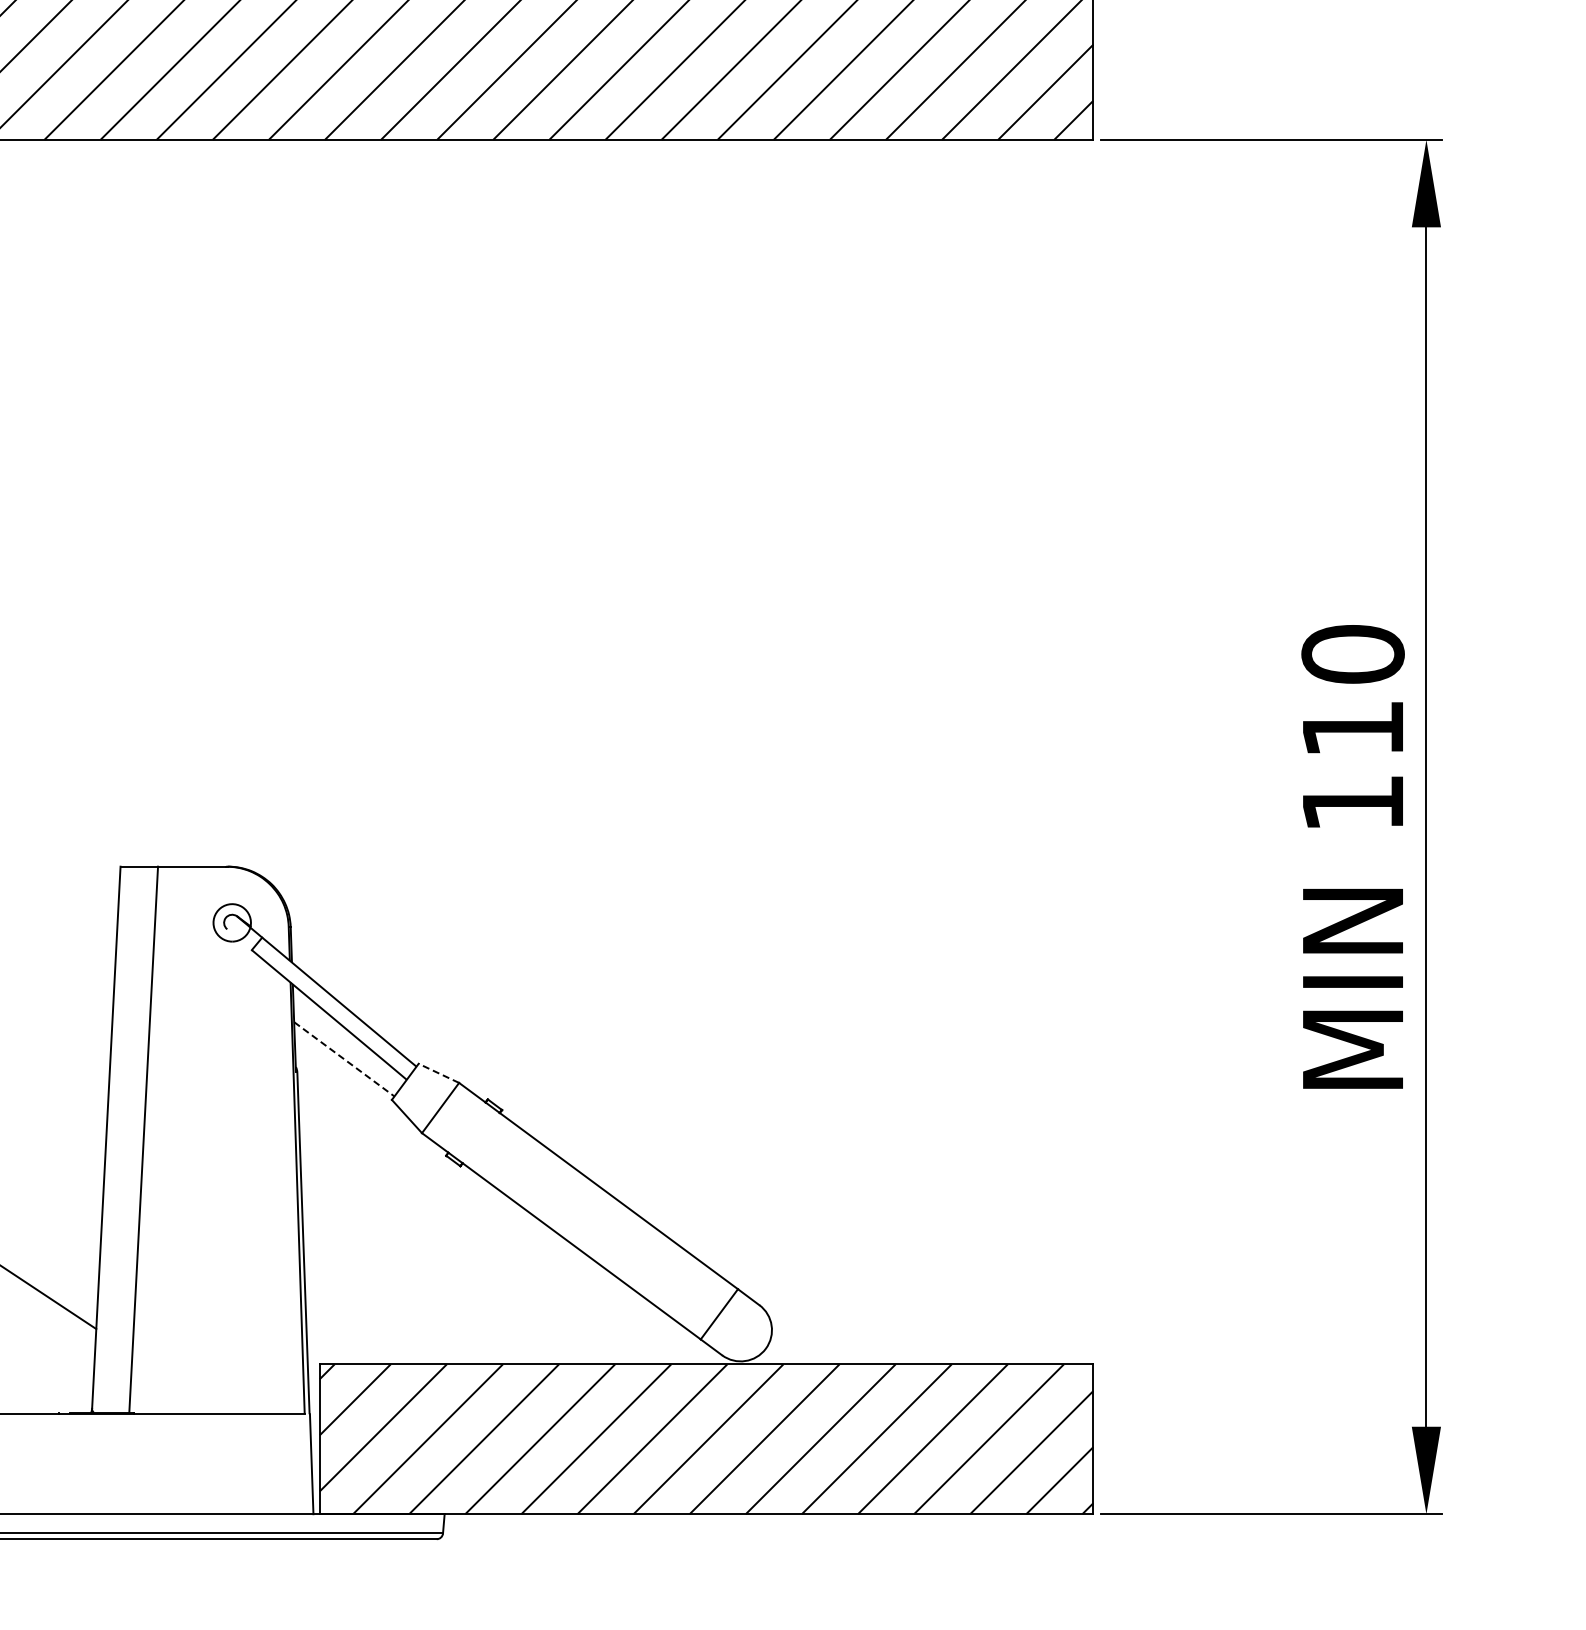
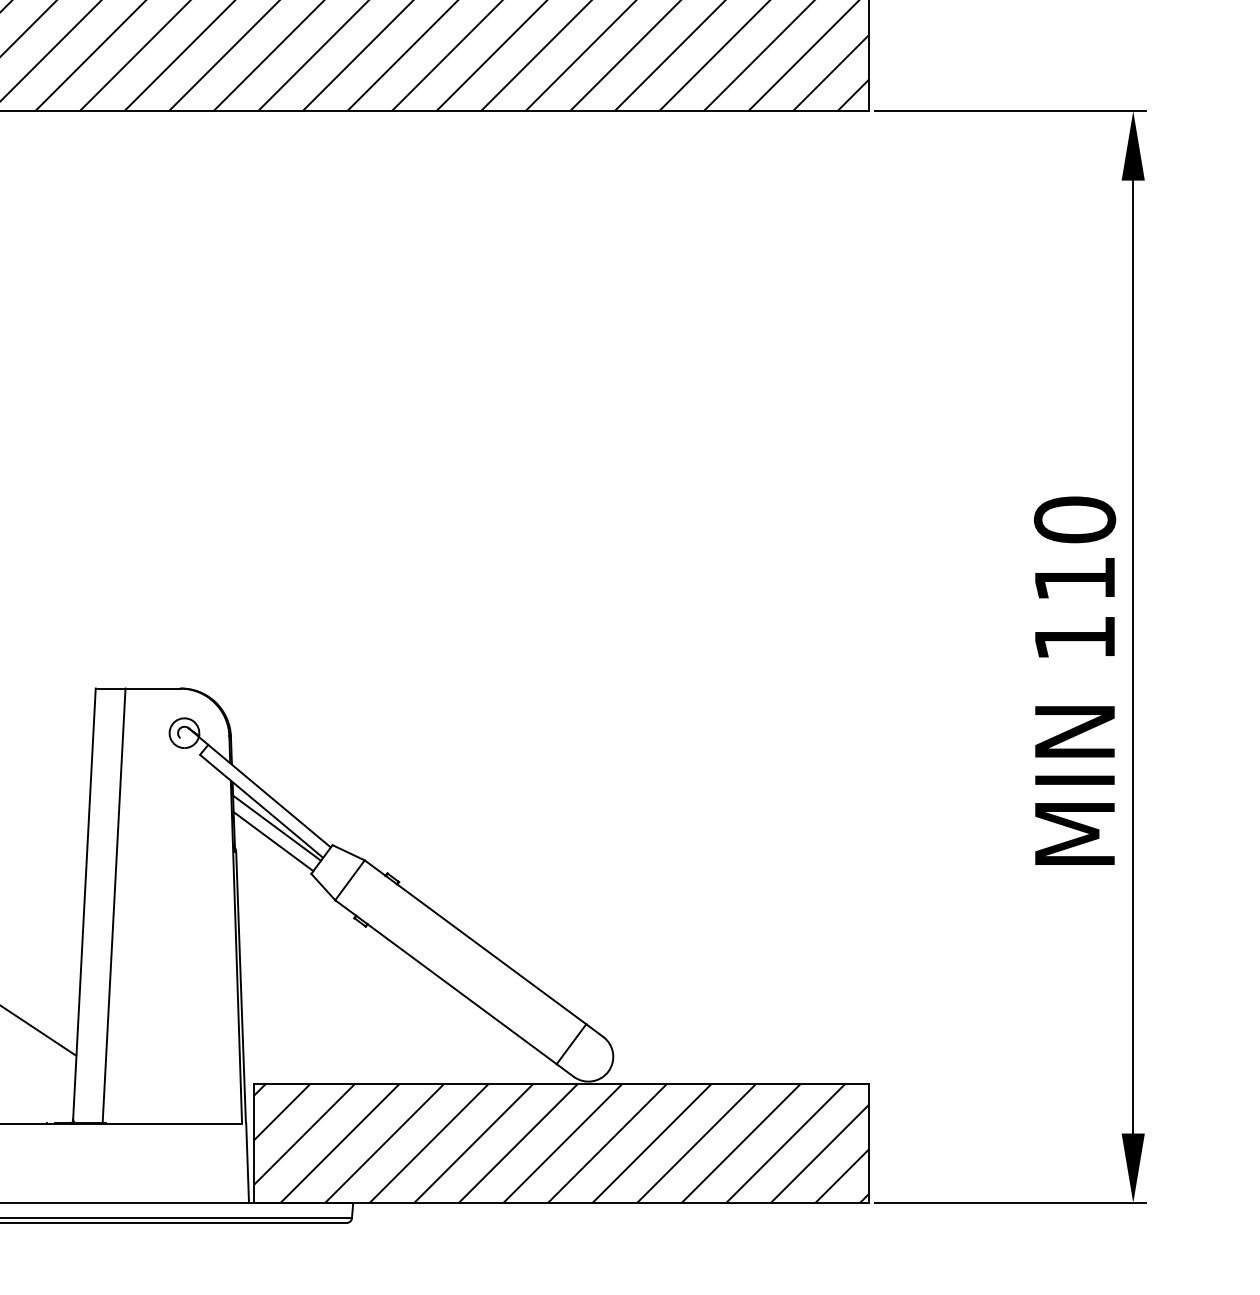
line: (348, 1042) -> (276, 828), added
line: (344, 1059) -> (273, 841), dashed -> solid
line: (438, 1073) -> (348, 852), dashed -> solid

